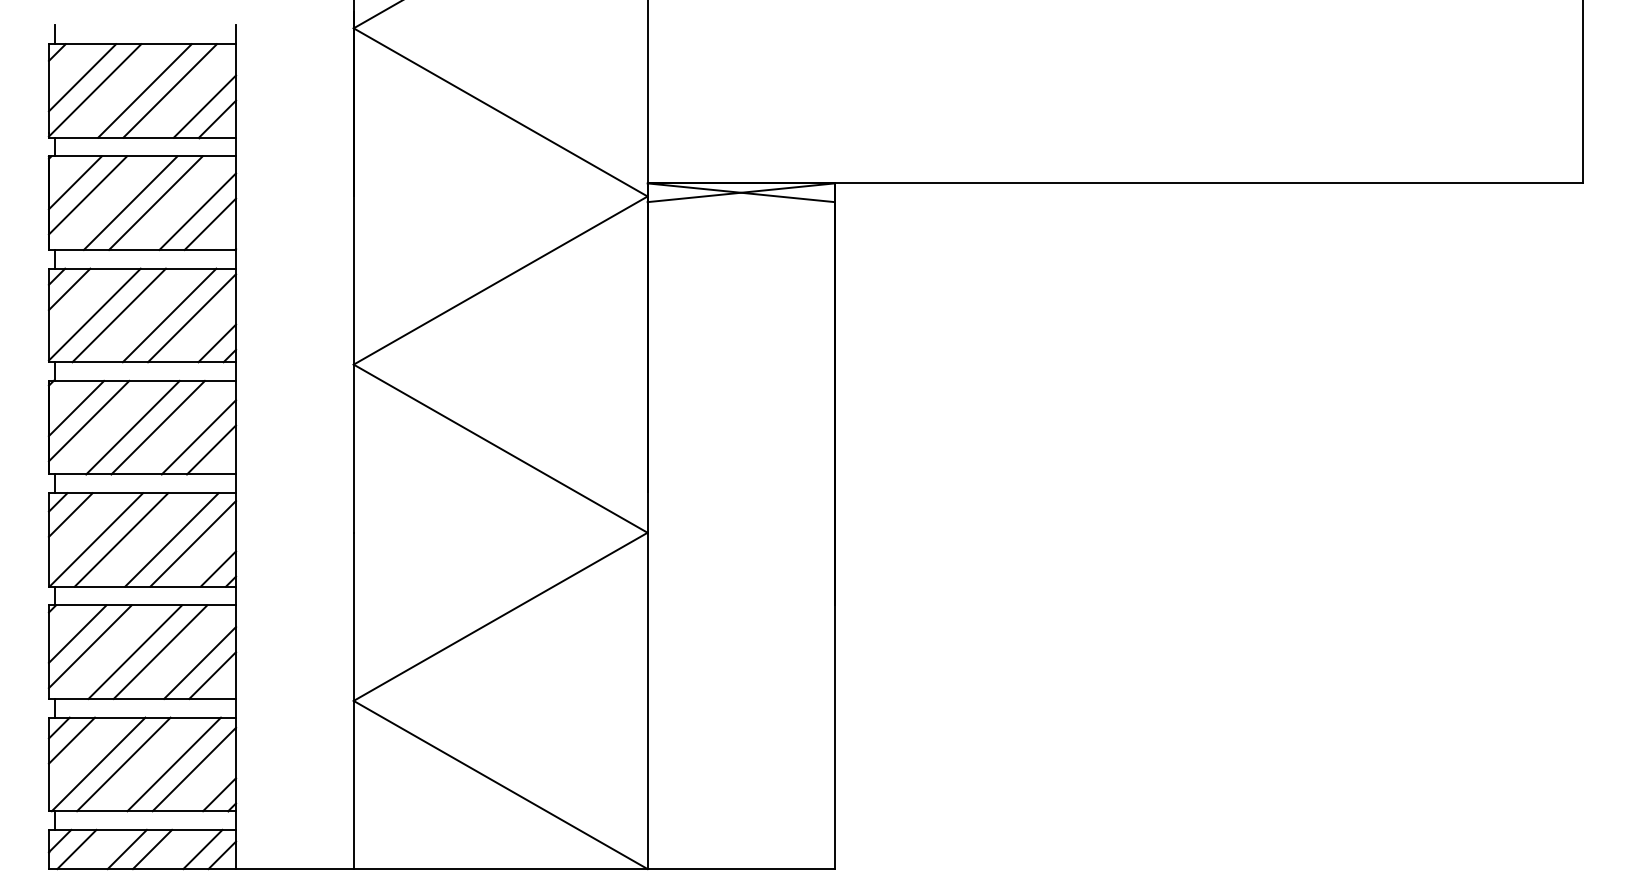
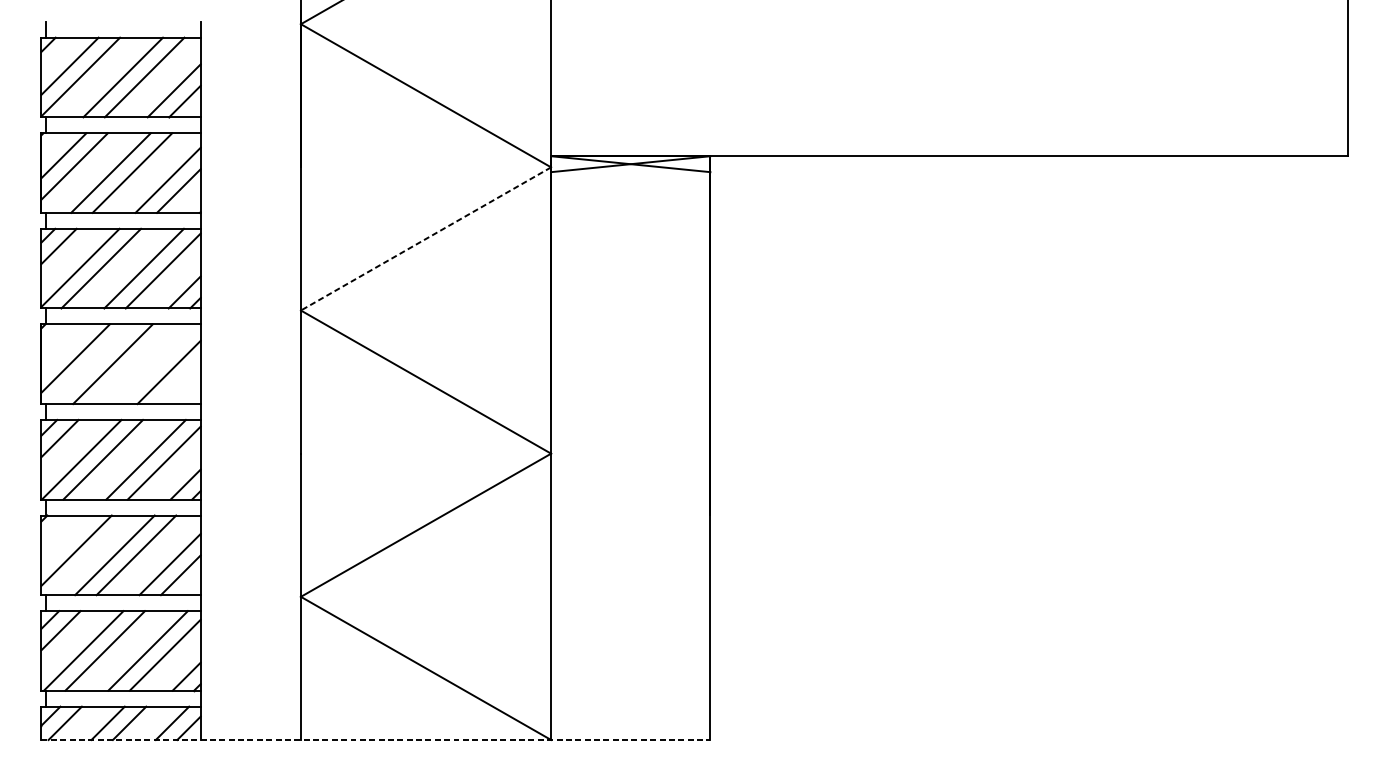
line: (500, 280) -> (425, 238), solid -> dashed
line: (76, 408) -> (64, 347), removed
line: (157, 427) -> (133, 364), removed
line: (211, 449) -> (179, 382), removed
line: (77, 633) -> (65, 539), removed
line: (441, 869) -> (375, 740), solid -> dashed

